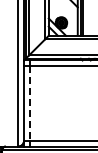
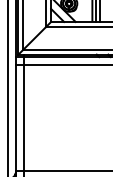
line: (29, 104) -> (23, 119), dashed -> solid

